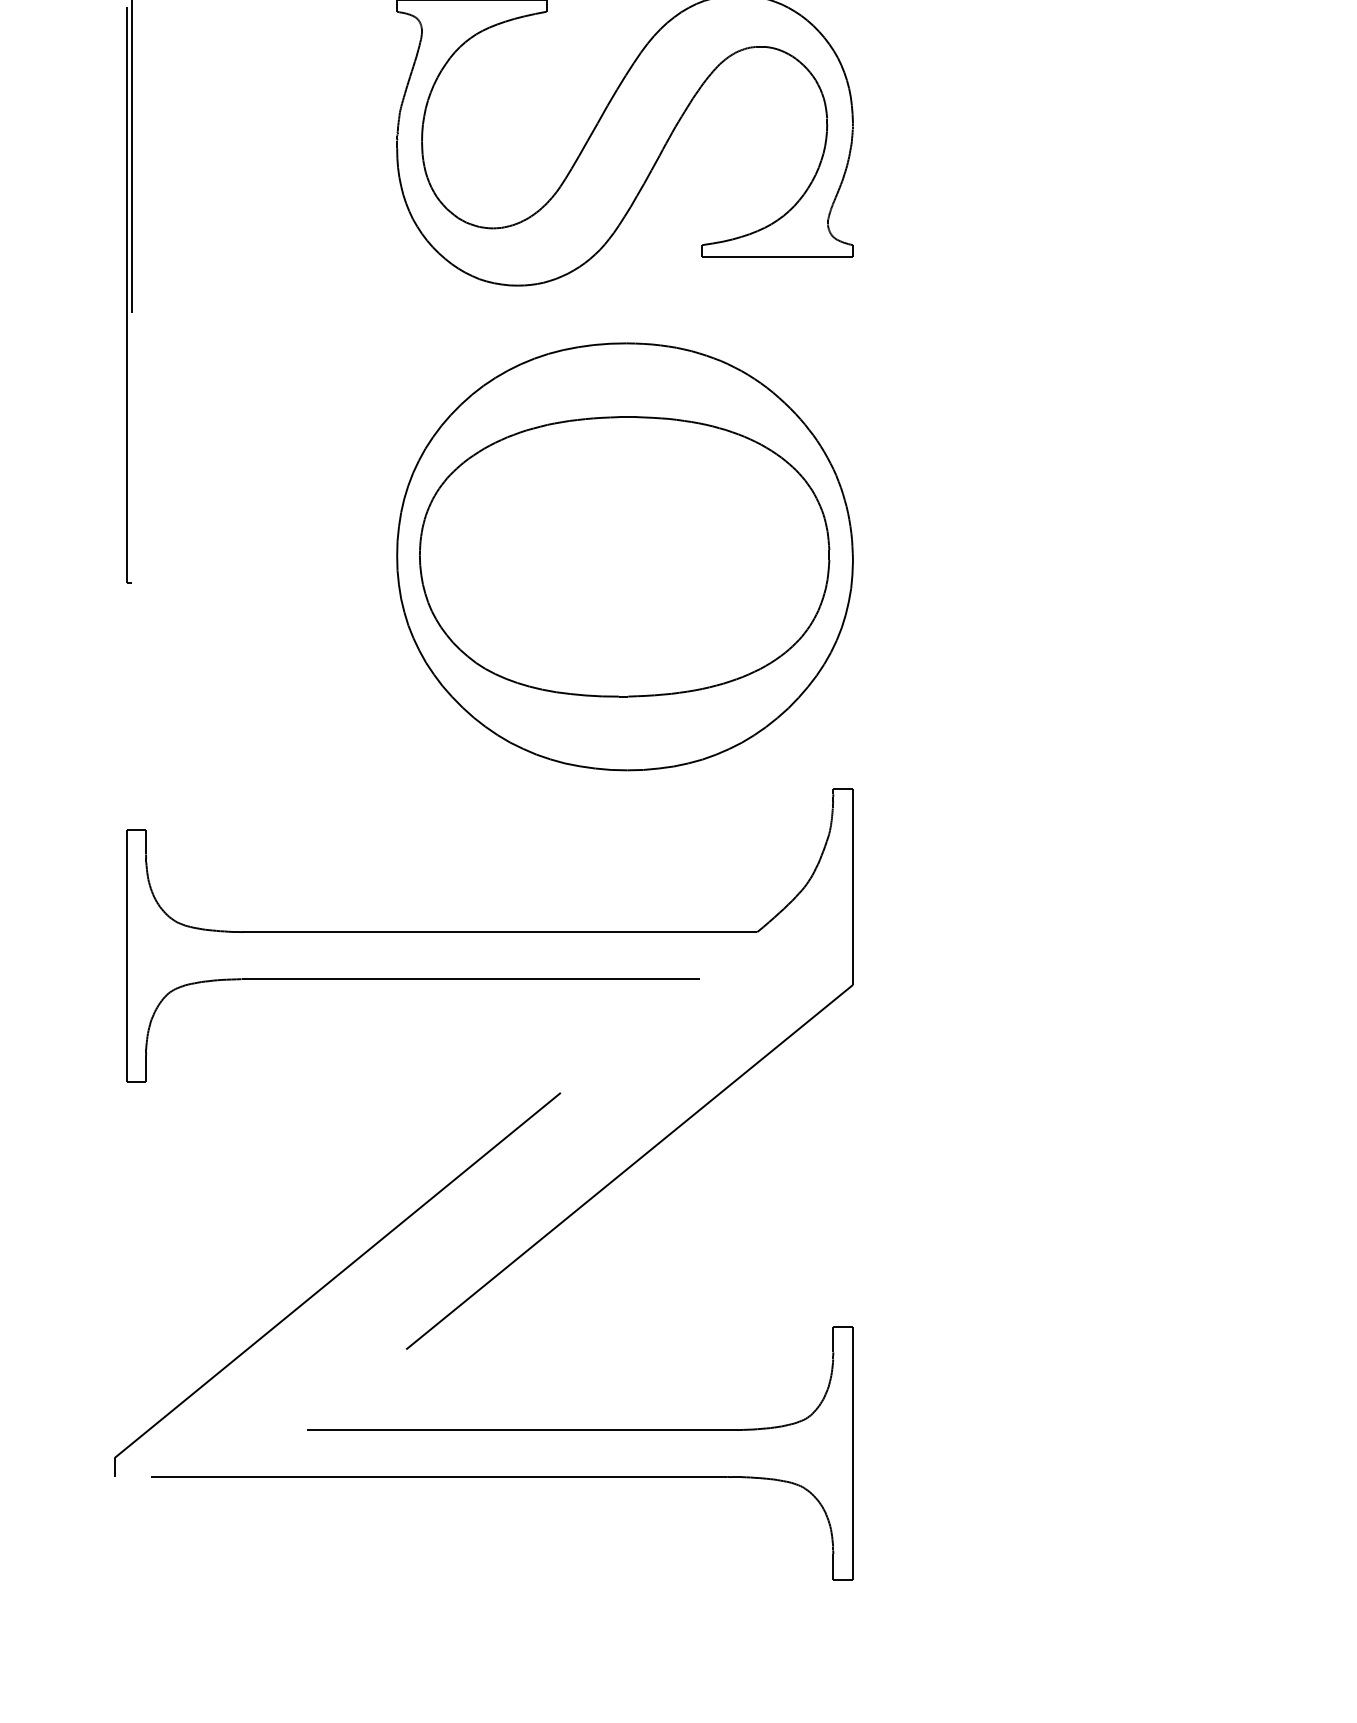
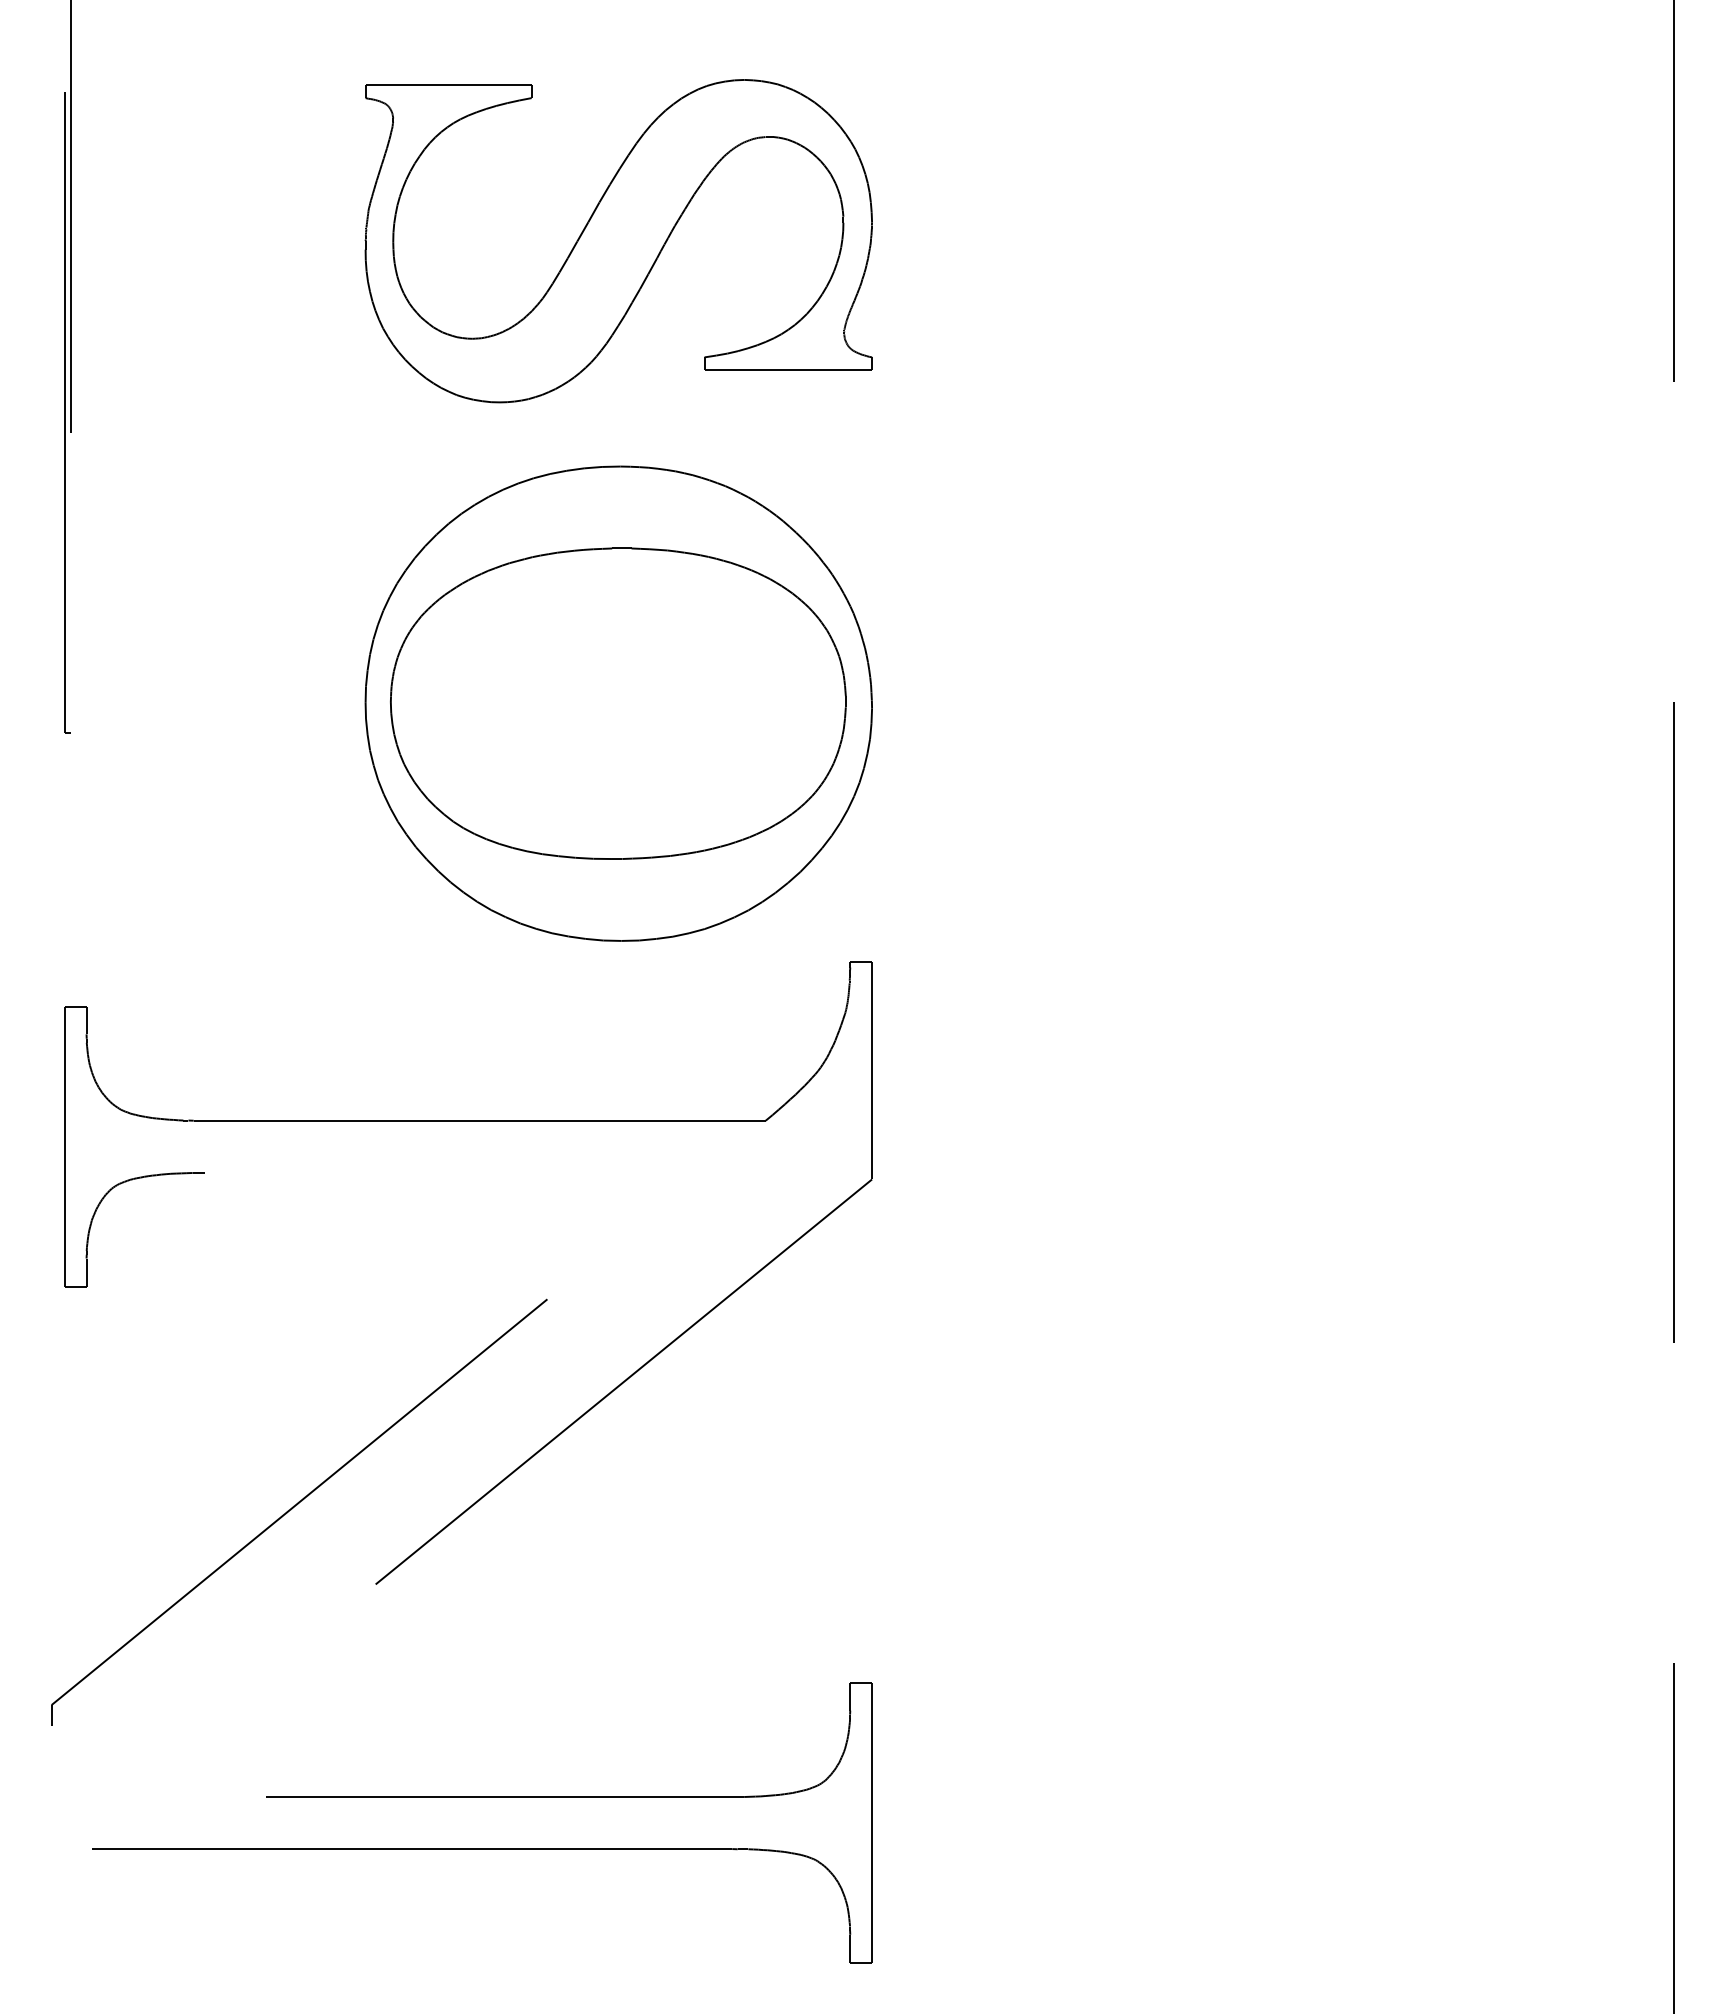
line: (475, 978) -> (452, 1172), removed
part: (502, 1430) -> (482, 1797), moved

